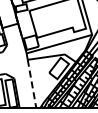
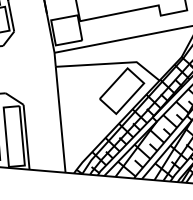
line: (32, 83) -> (61, 118), dashed -> solid

